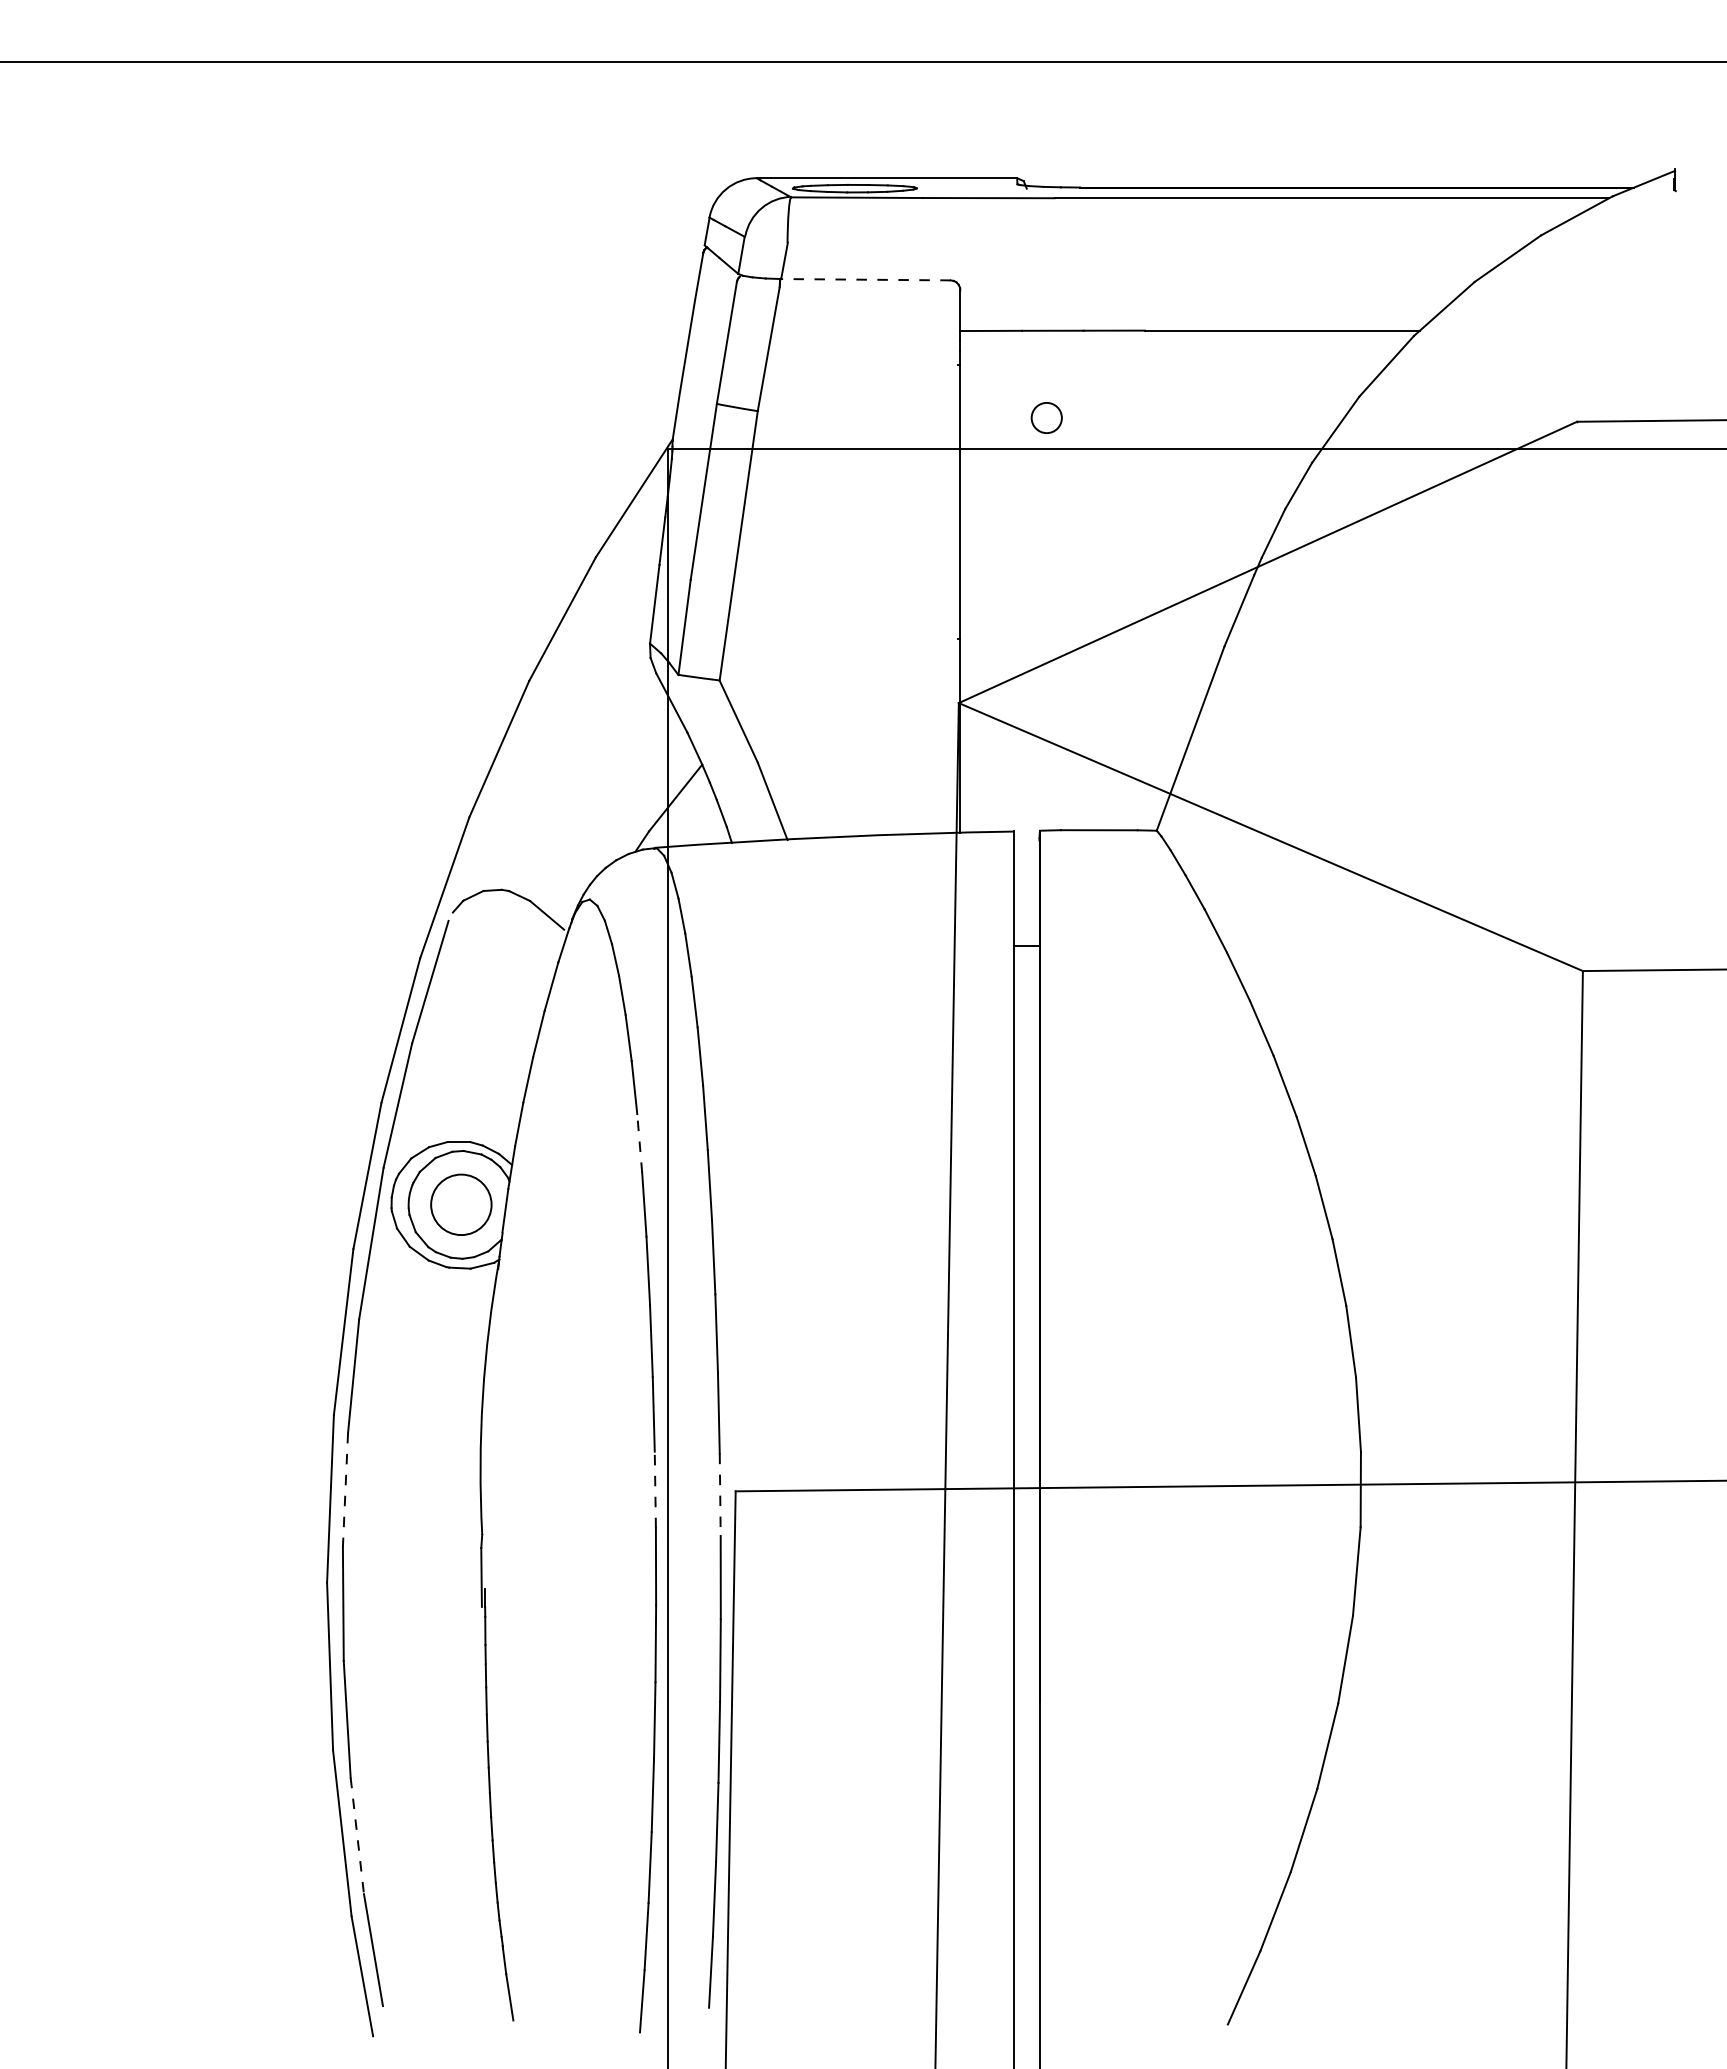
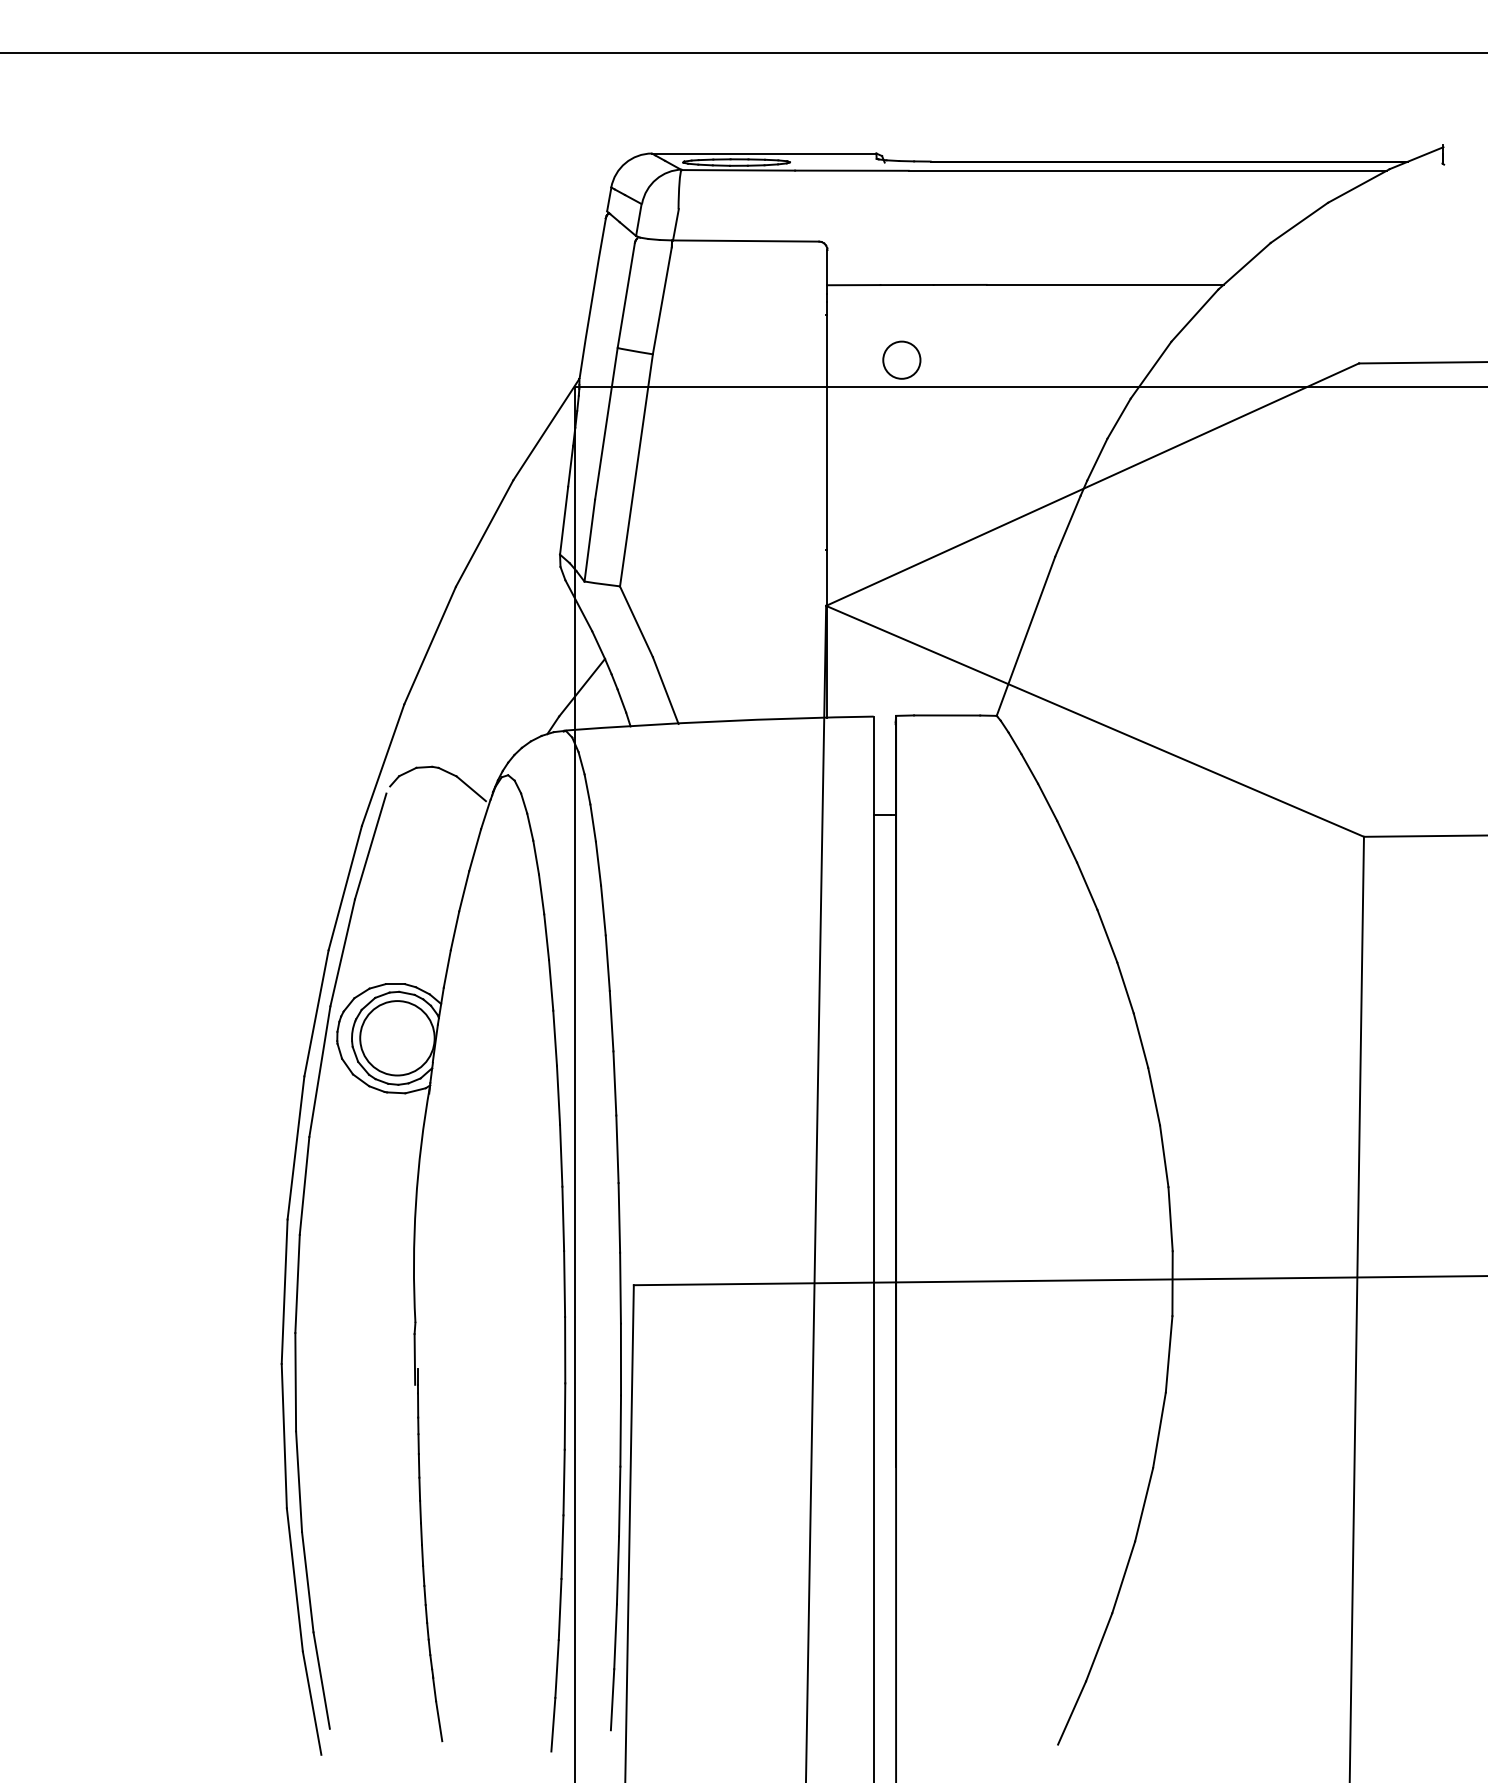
line: (865, 279) -> (745, 240), dashed -> solid
circle: (1046, 417) -> (901, 359), size x1.43
line: (639, 1143) -> (550, 985), dashed -> solid
circle: (461, 1204) -> (397, 1038), size x1.43
line: (655, 1489) -> (564, 1283), dashed -> solid
line: (345, 1490) -> (297, 1284), dashed -> solid
line: (720, 1495) -> (620, 1288), dashed -> solid
line: (357, 1835) -> (307, 1581), dashed -> solid

